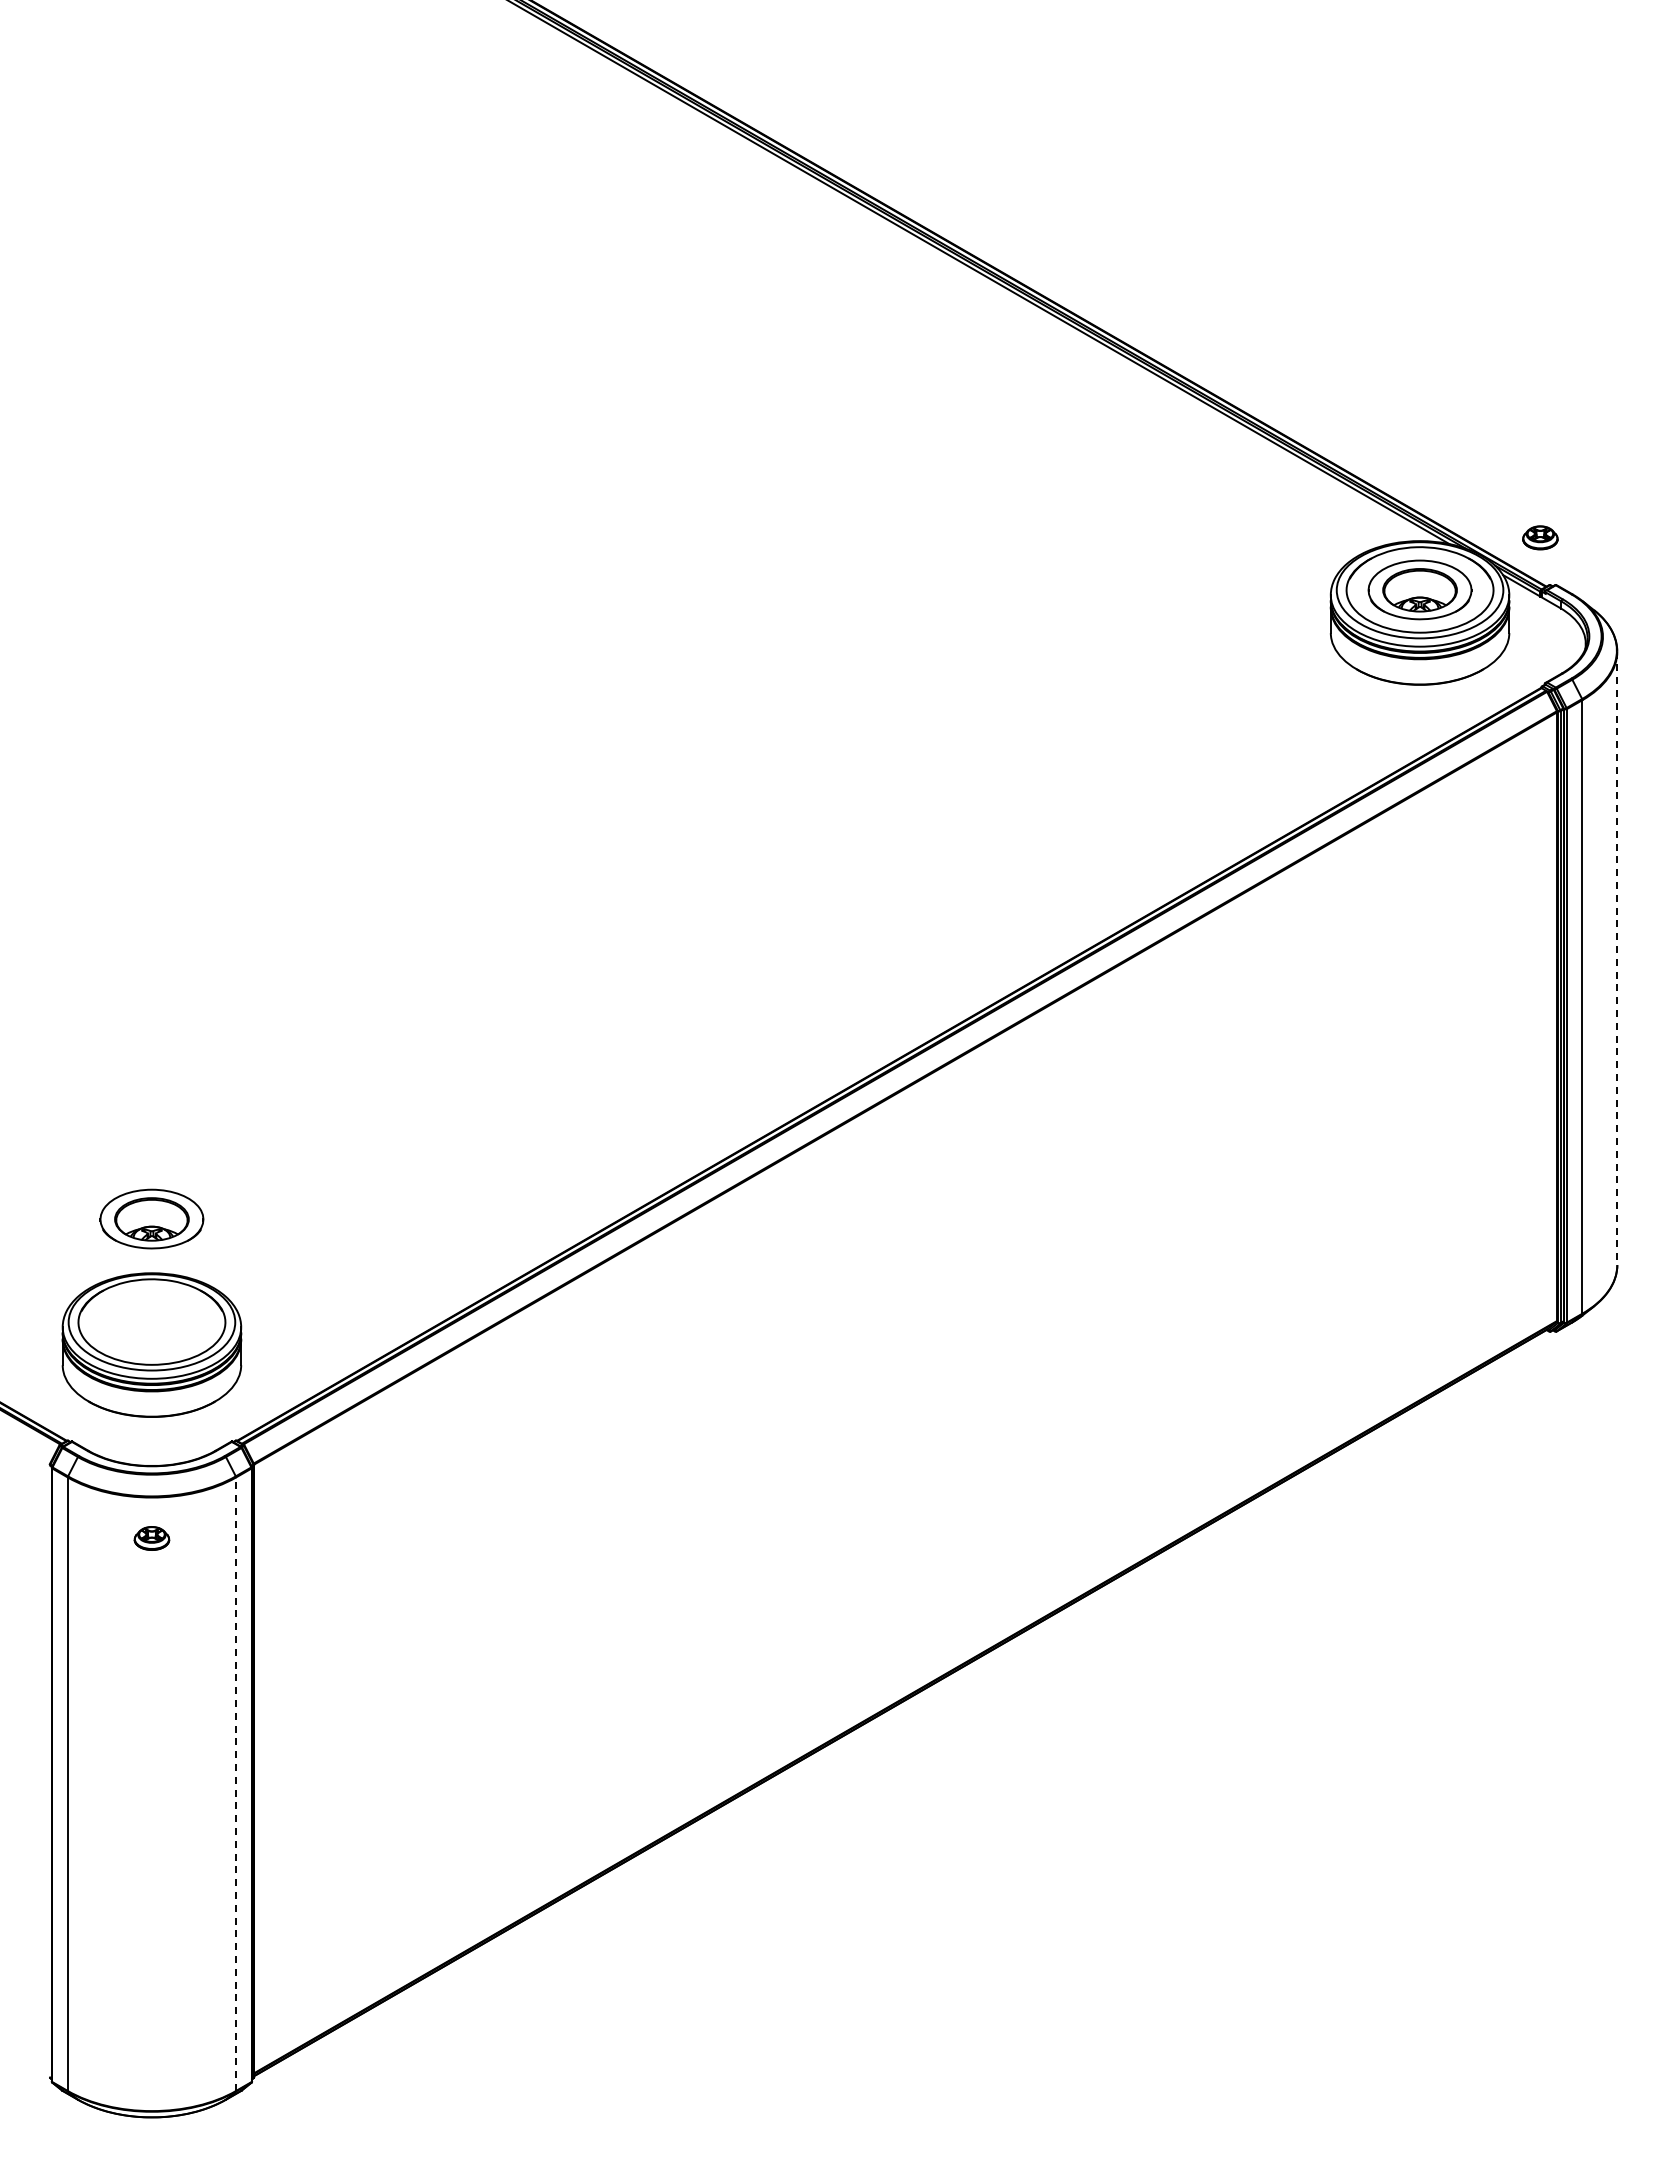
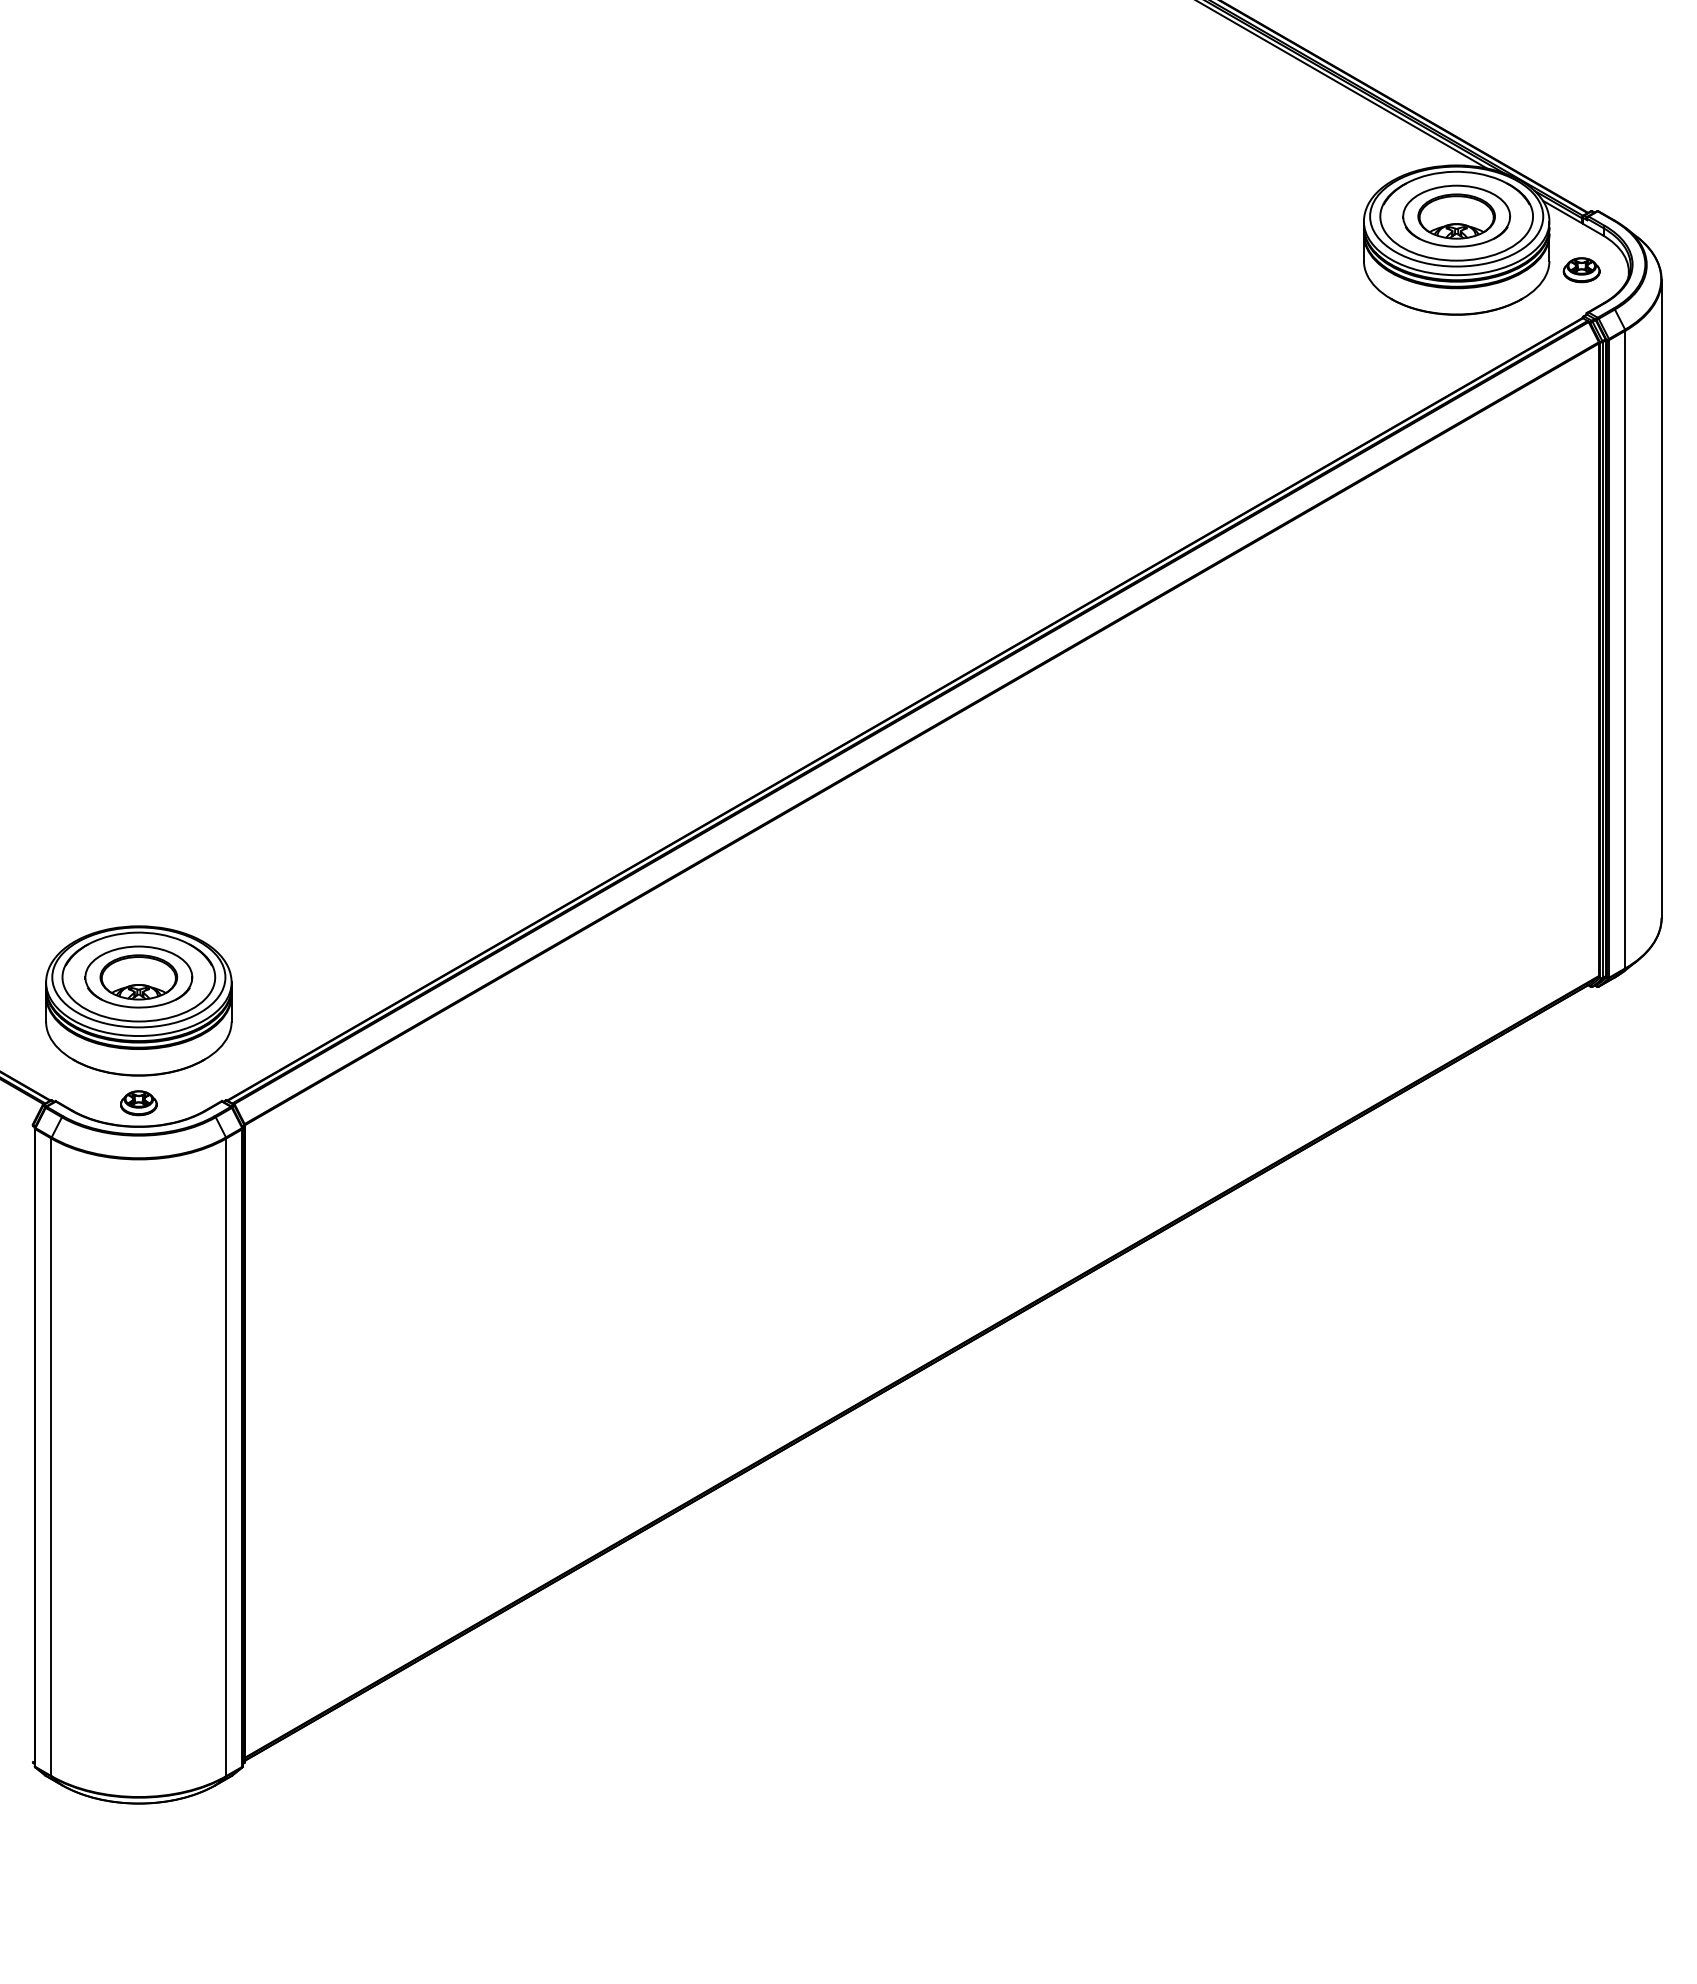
part: (1540, 537) -> (1581, 269), moved
line: (1617, 958) -> (1661, 599), dashed -> solid
part: (151, 1218) -> (138, 976), moved
part: (151, 1538) -> (138, 1103), moved
line: (236, 1784) -> (226, 1457), dashed -> solid

